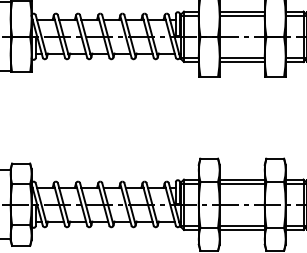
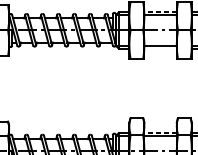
line: (241, 11) -> (160, 12), solid -> dashed
line: (241, 61) -> (160, 48), removed
line: (241, 179) -> (160, 133), solid -> dashed

